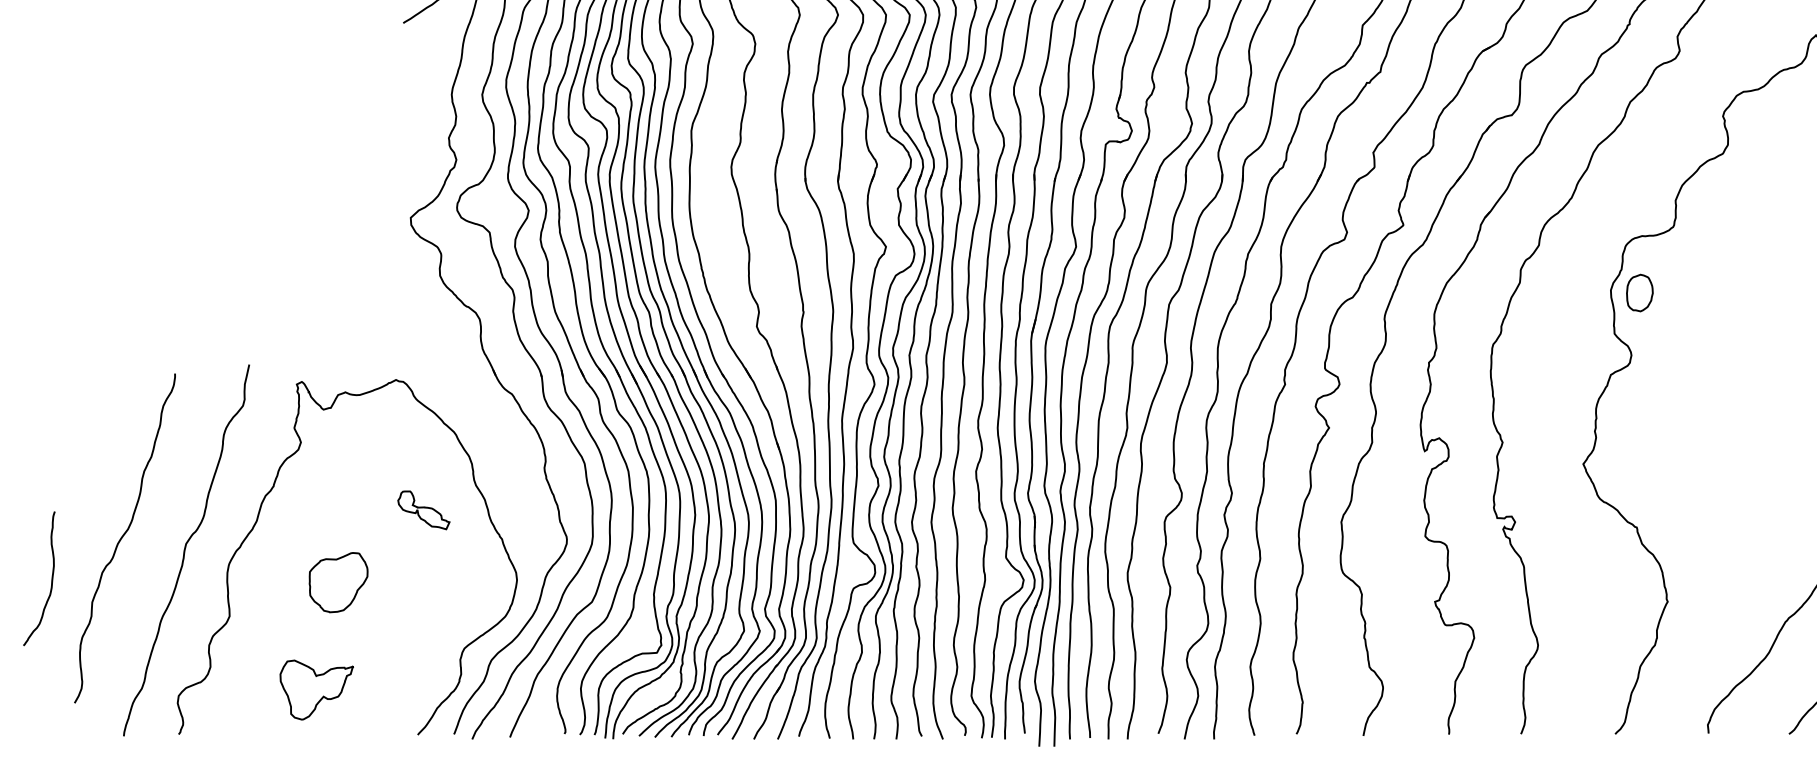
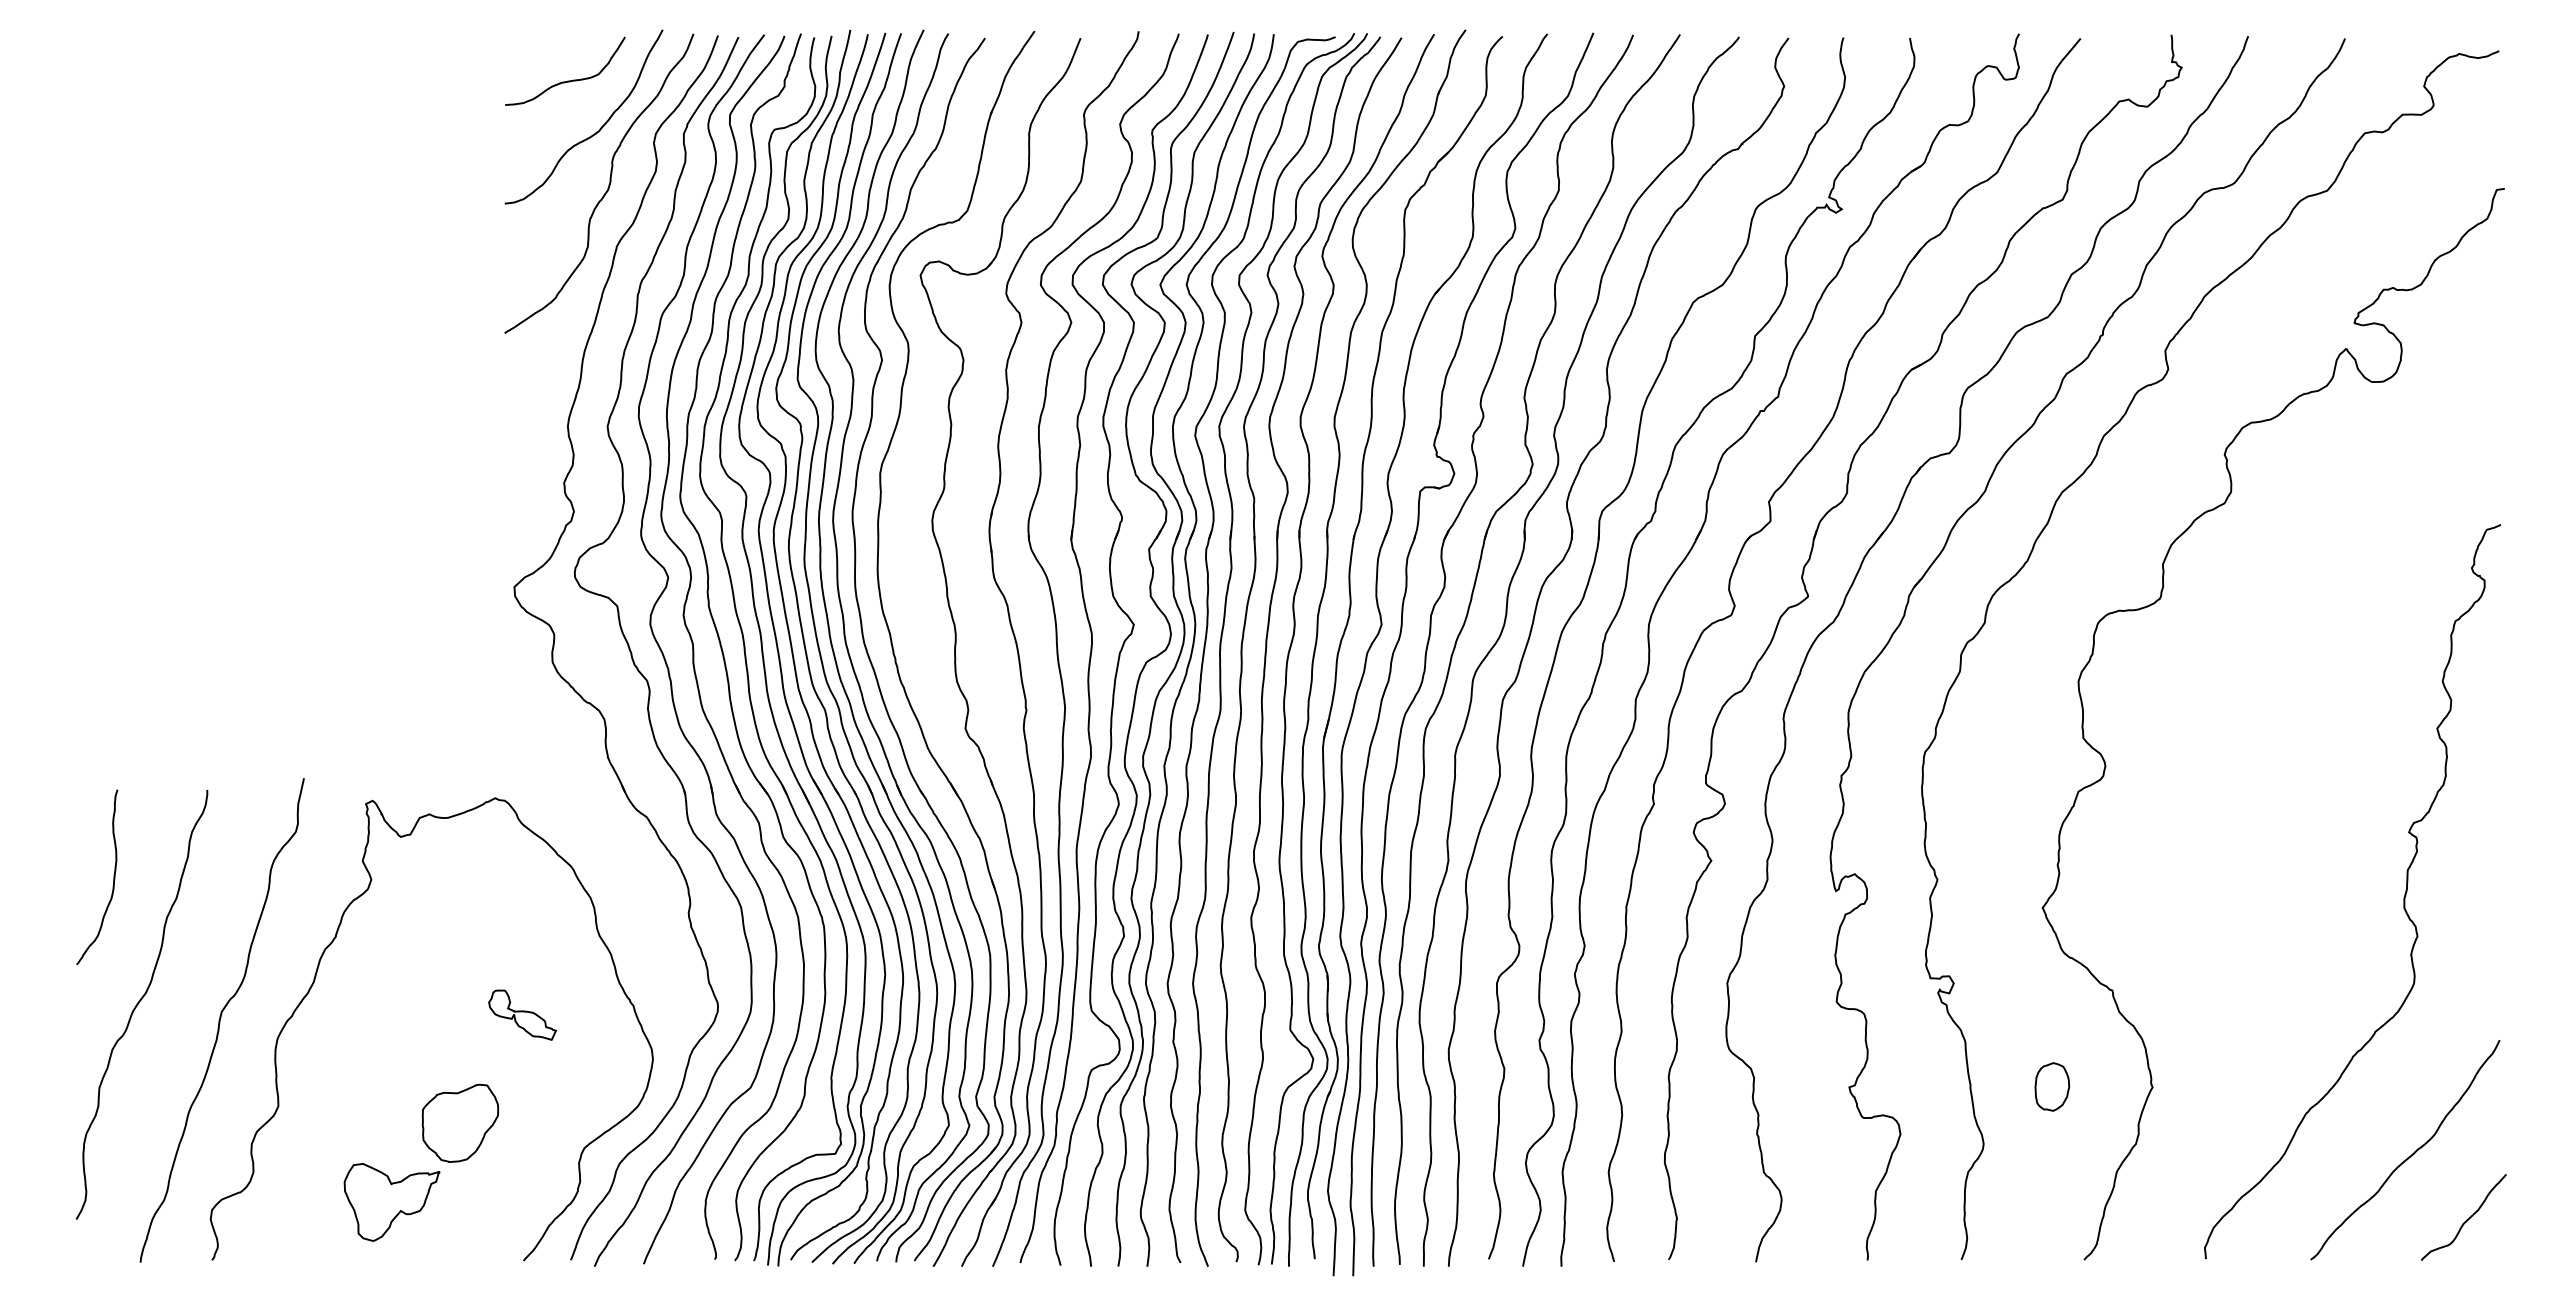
part: (1640, 292) -> (2052, 1086), moved
part: (423, 509) -> (522, 1014), moved
curve: (51, 578) -> (113, 876), moved
part: (338, 581) -> (460, 1122), moved

